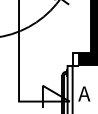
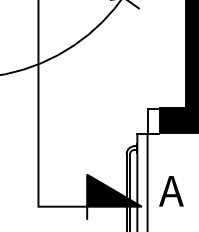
fill: (55, 93) -> (112, 190), added

